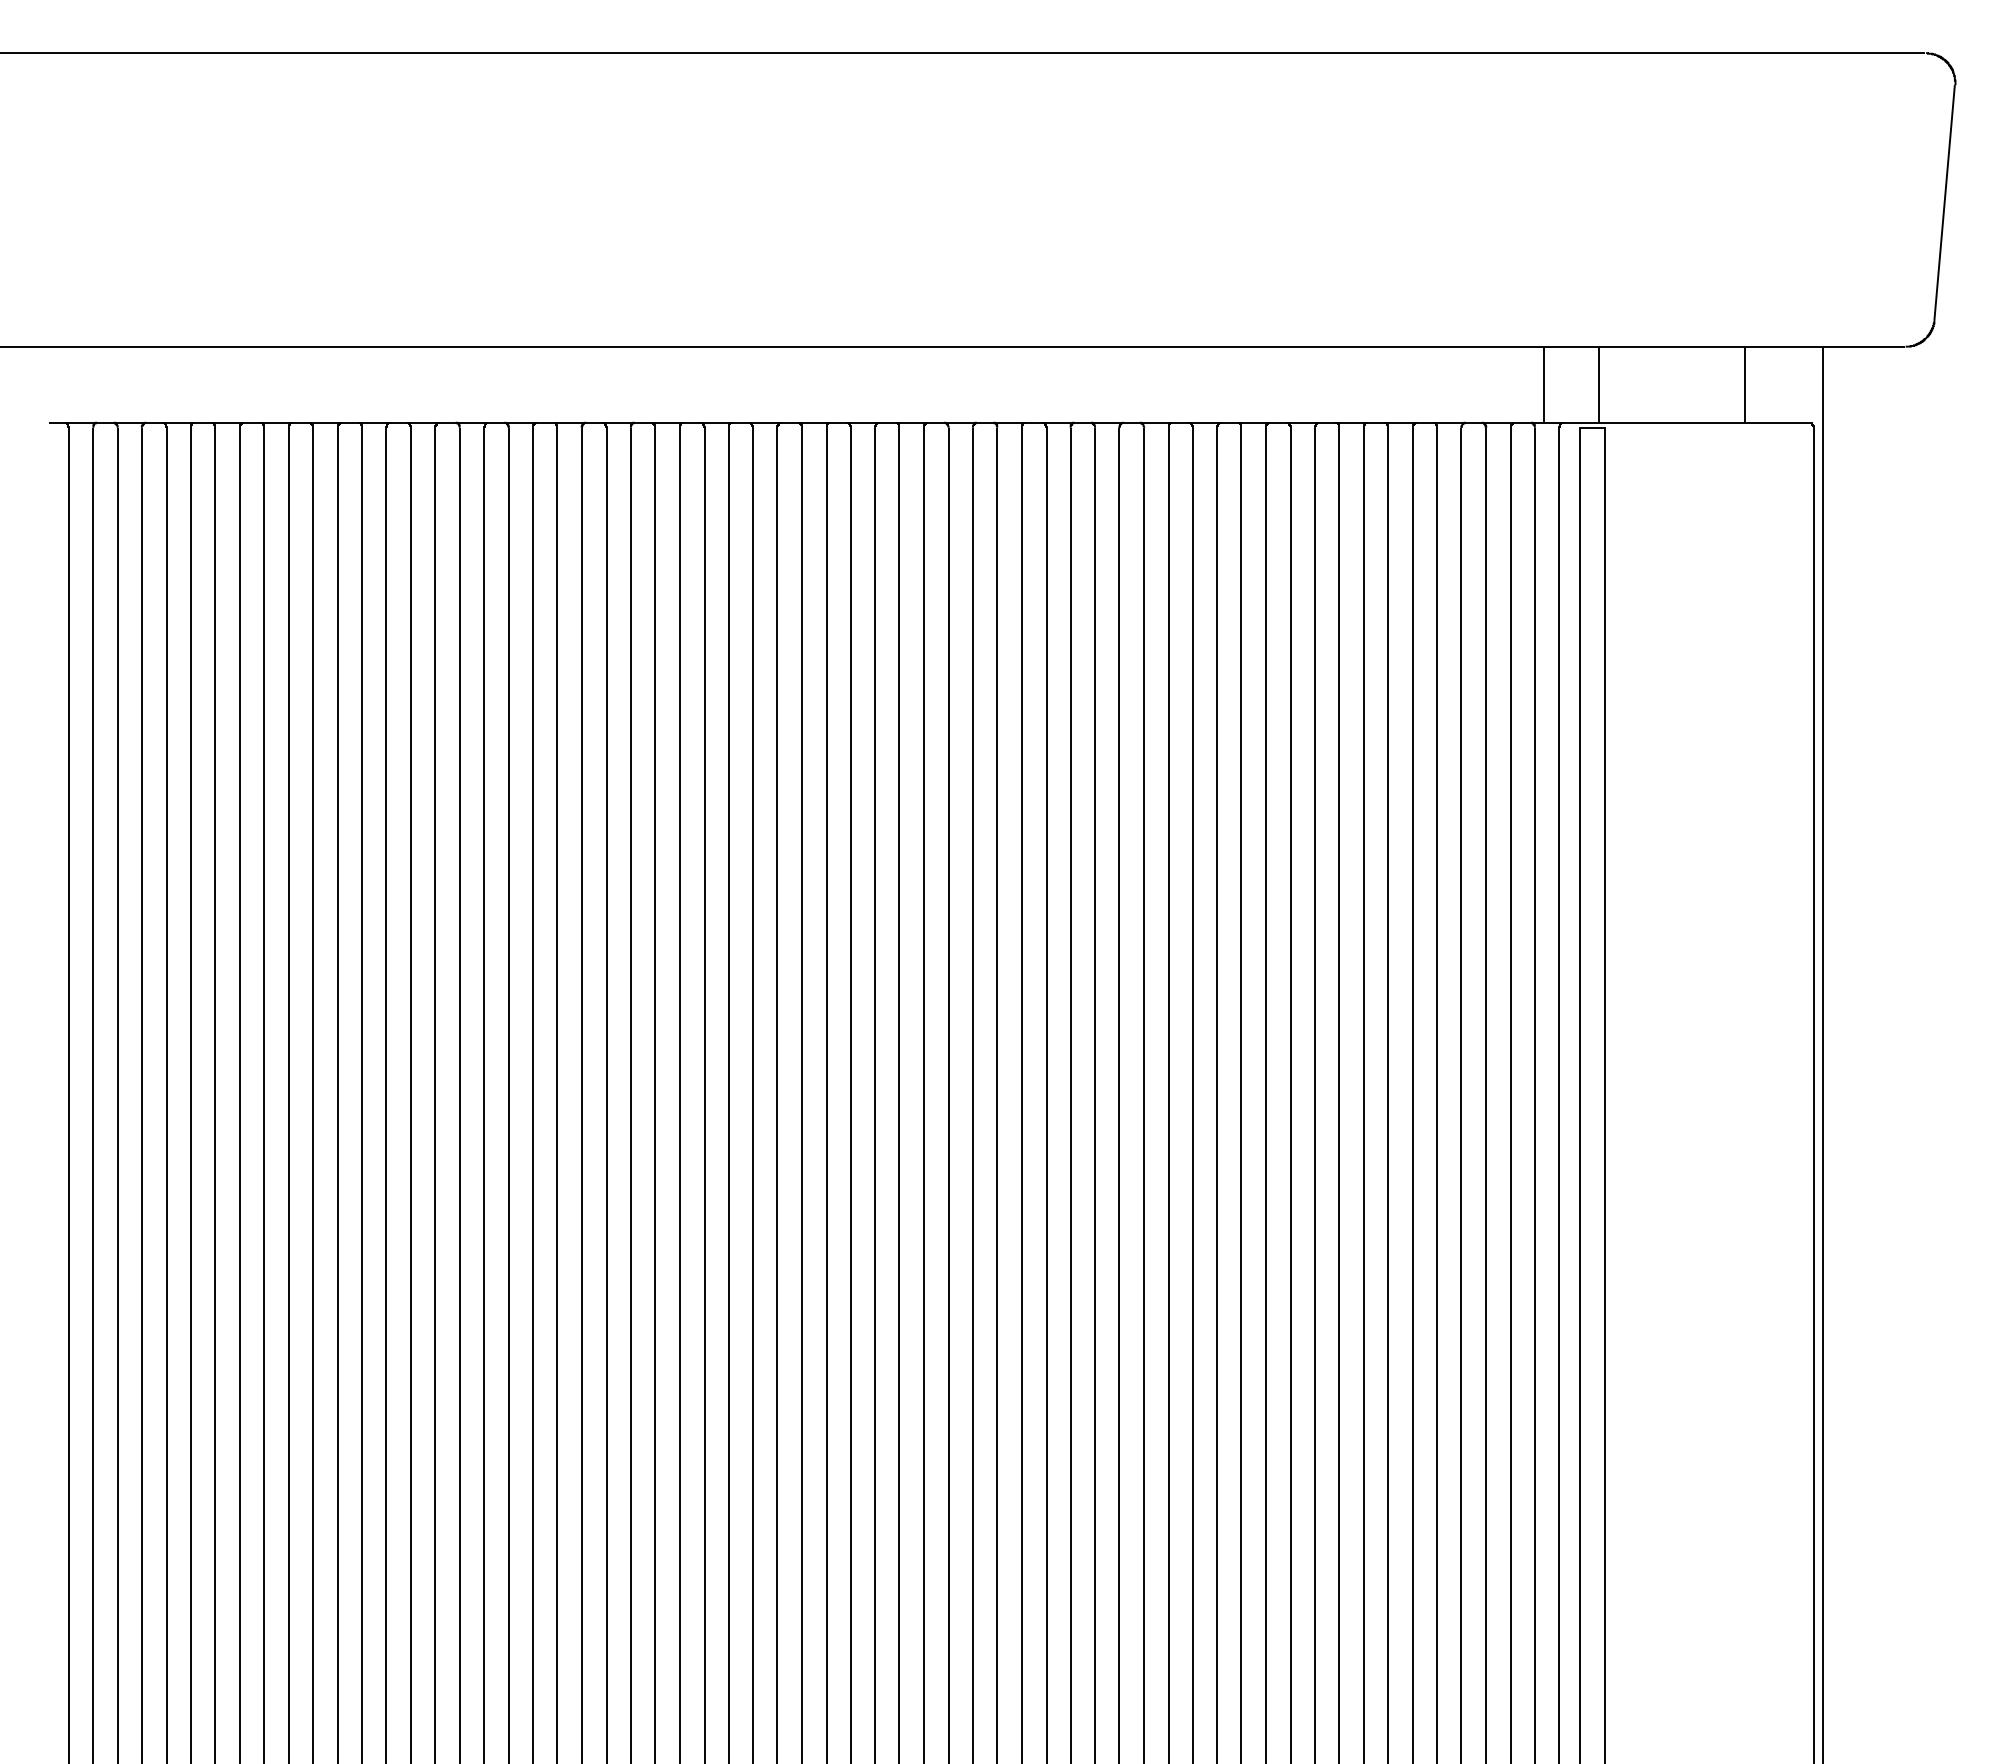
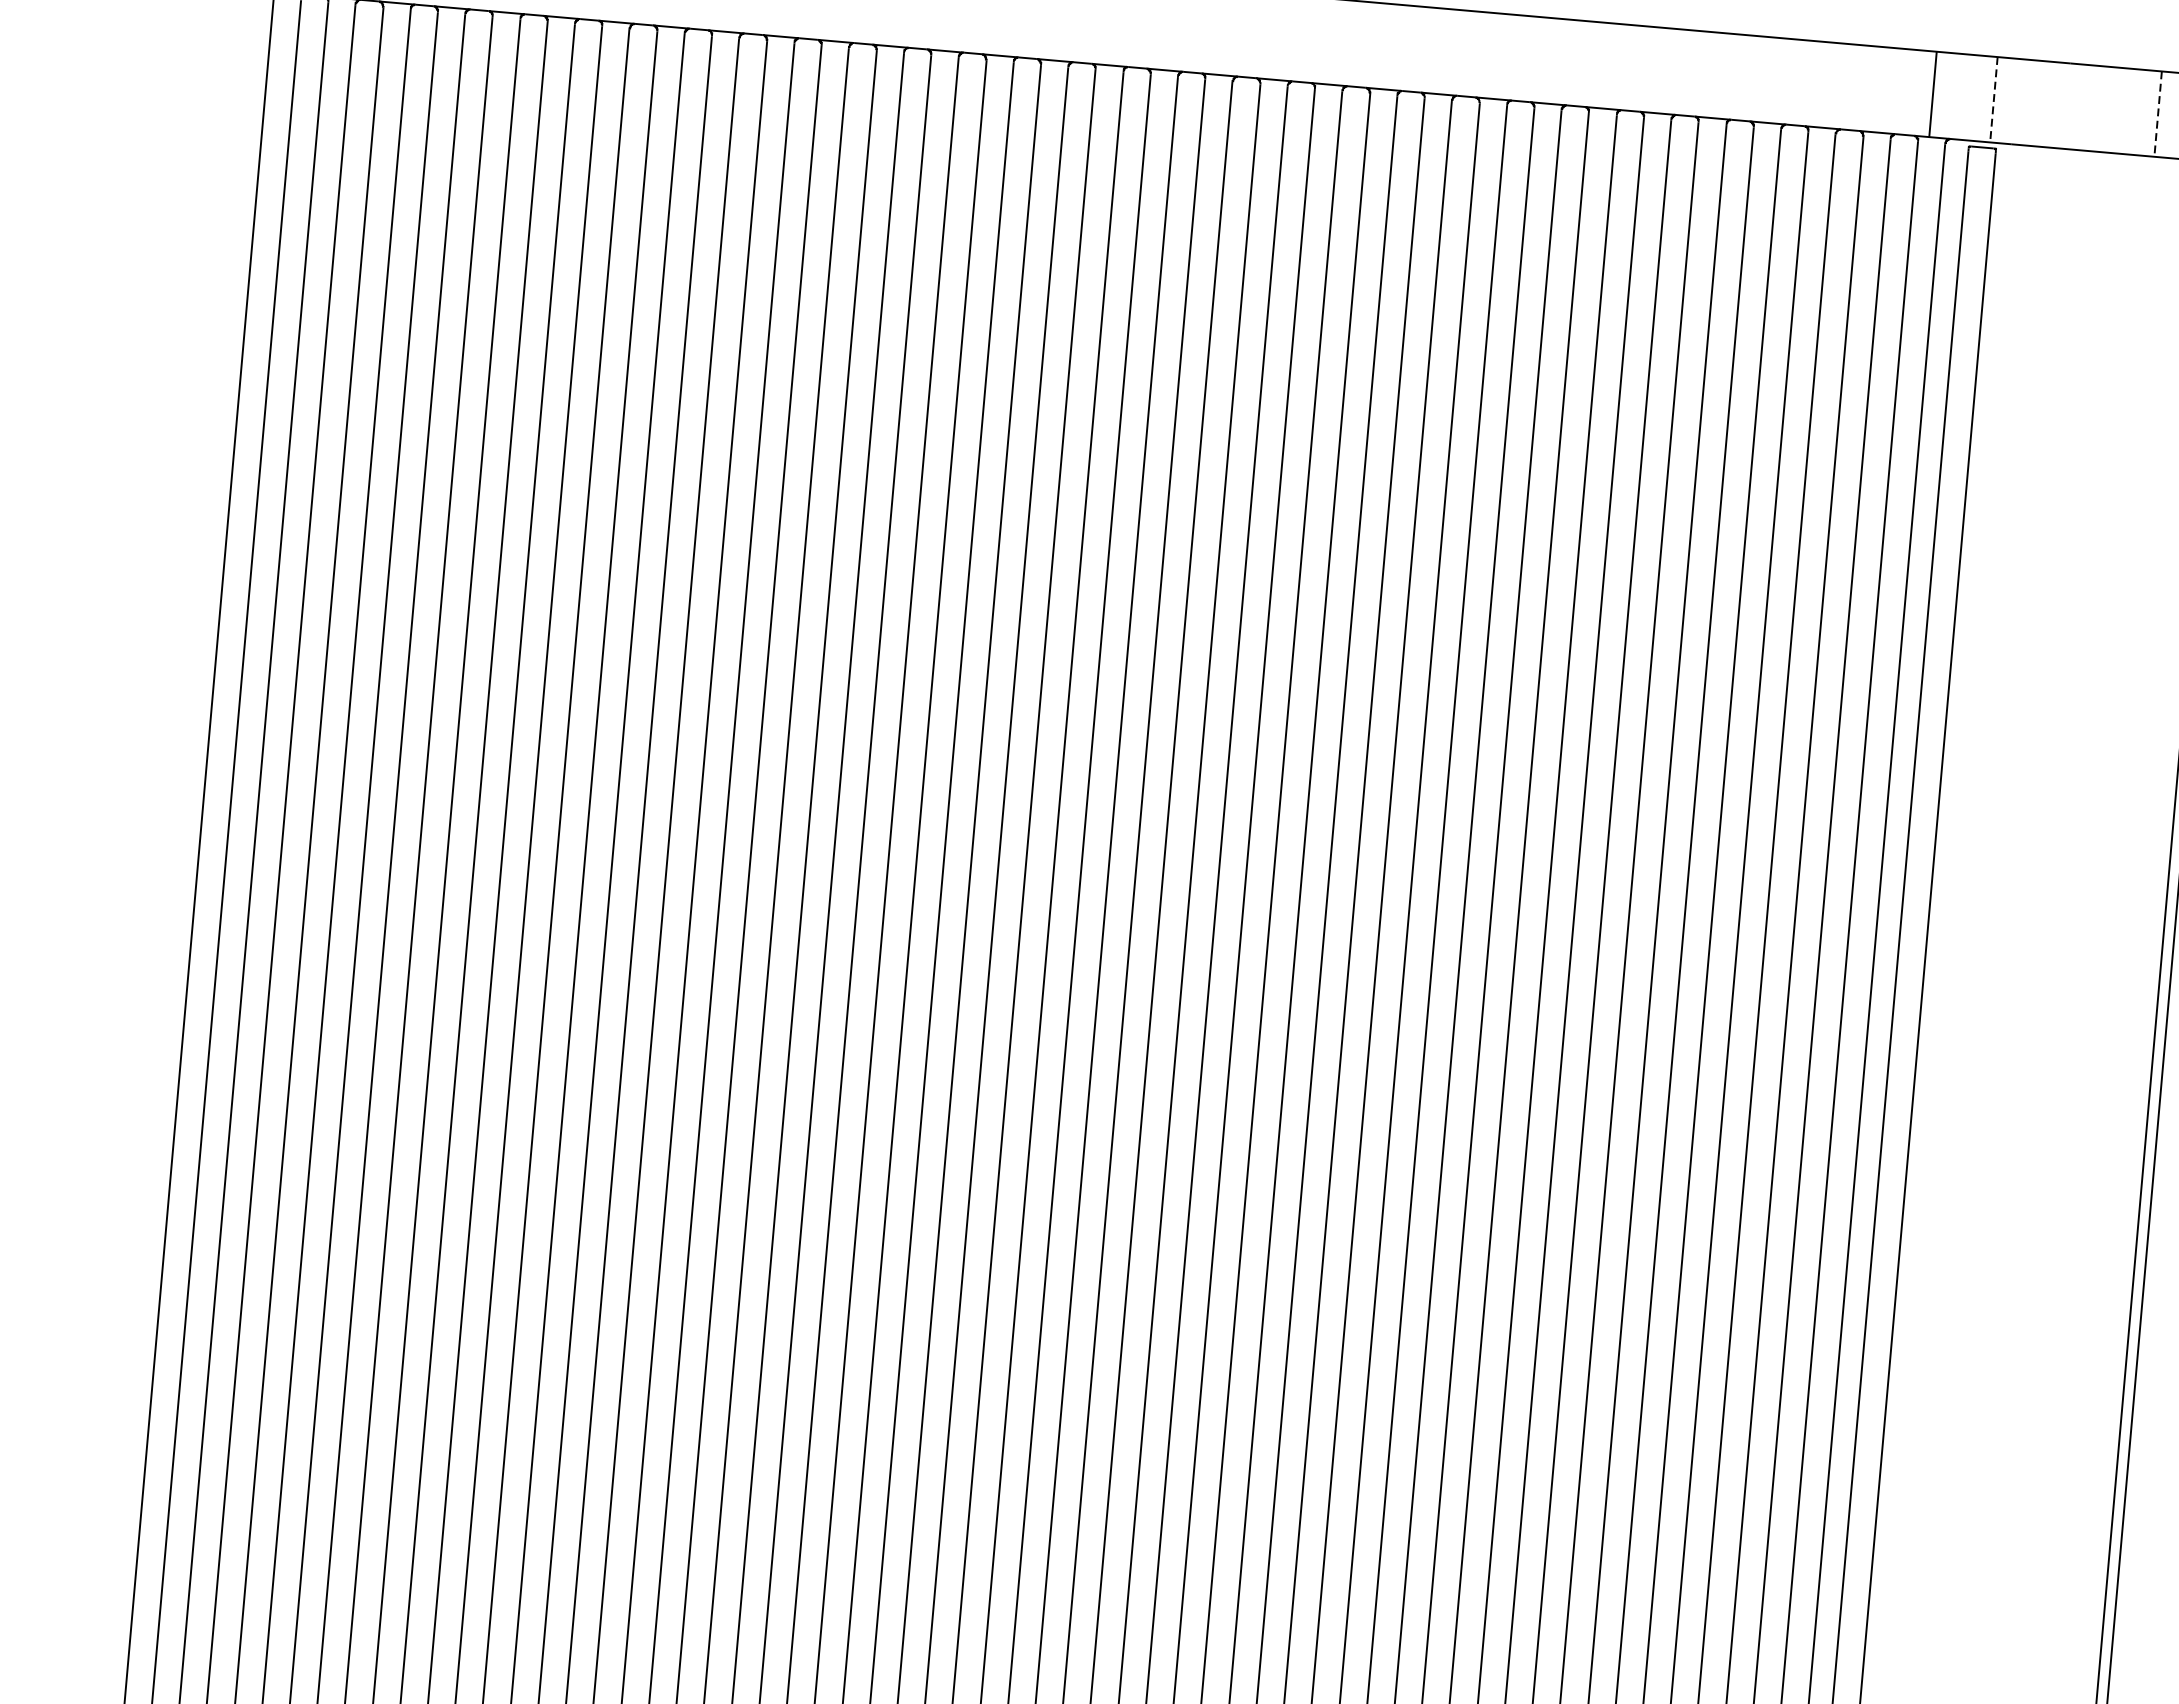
line: (1598, 385) -> (1993, 100), solid -> dashed
line: (1745, 385) -> (2158, 115), solid -> dashed

